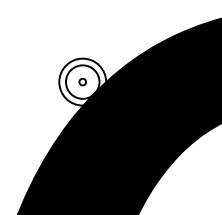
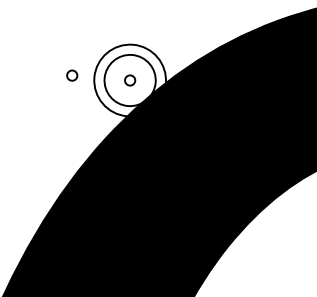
part: (44, 81) -> (71, 74), added

